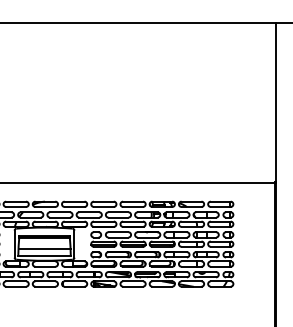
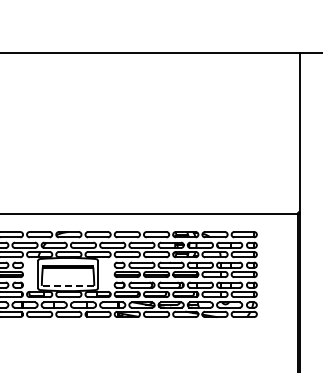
line: (45, 249) -> (68, 279), removed
line: (44, 255) -> (67, 285), solid -> dashed

